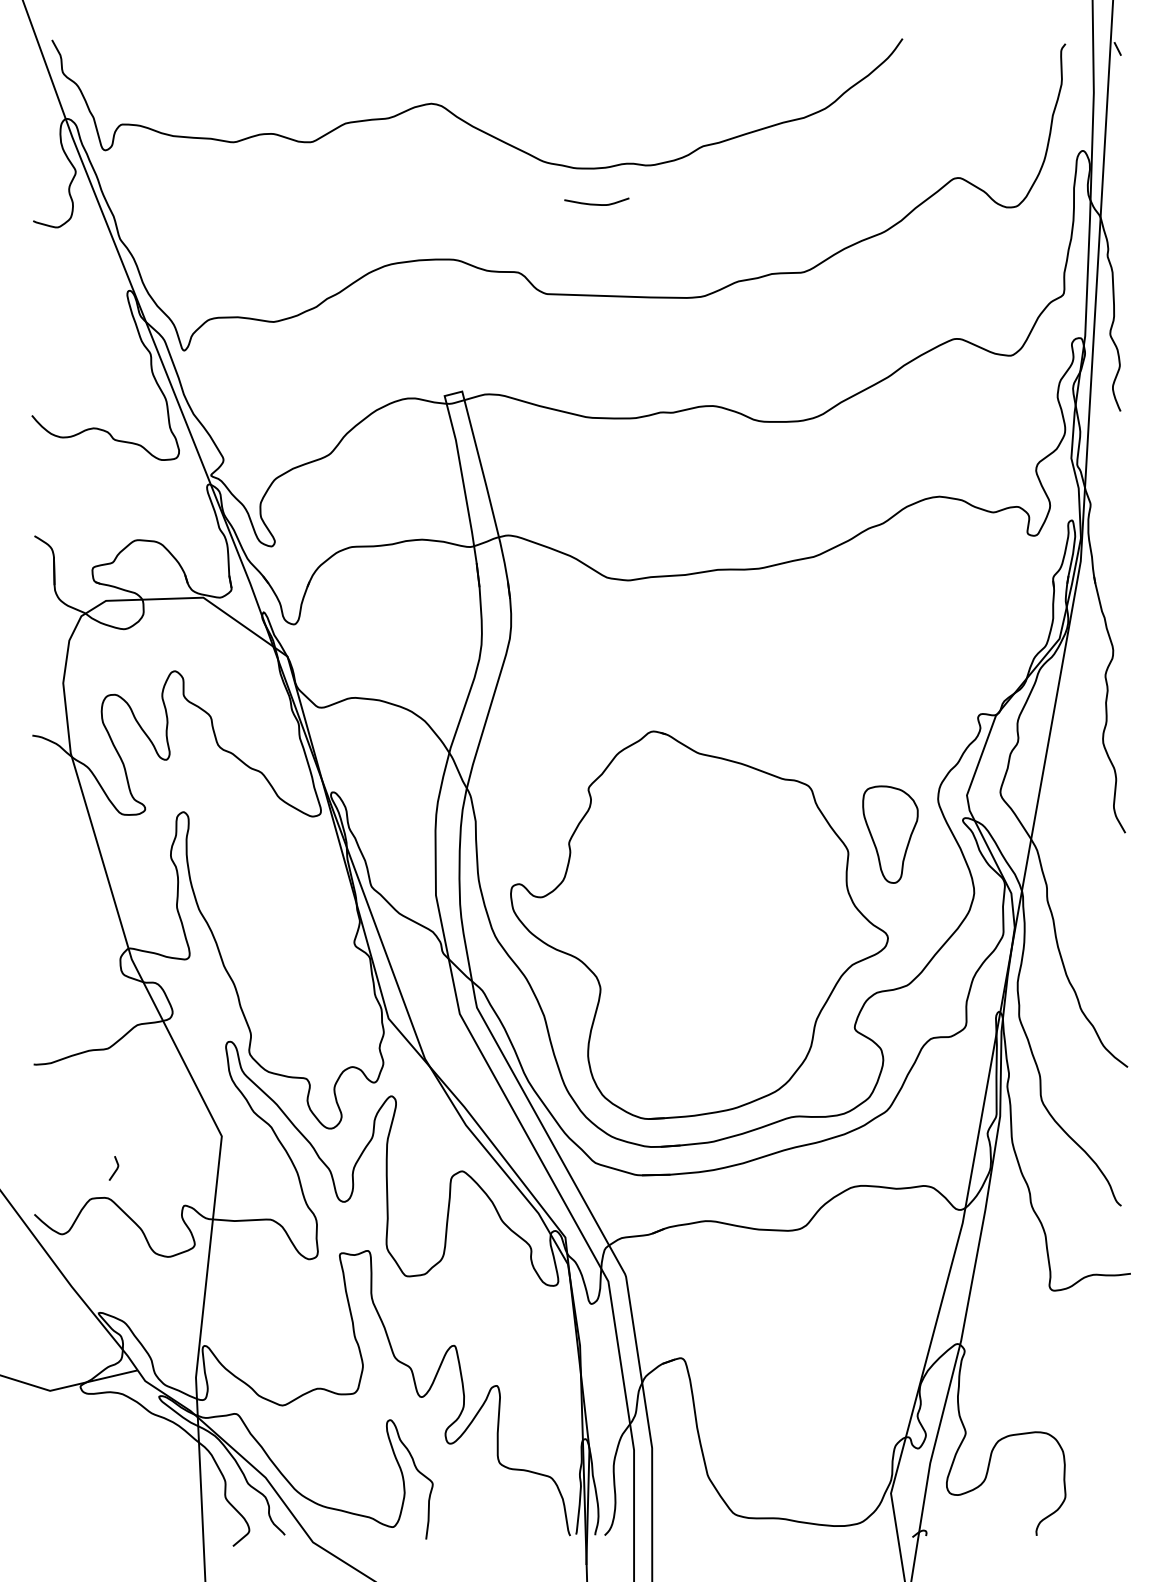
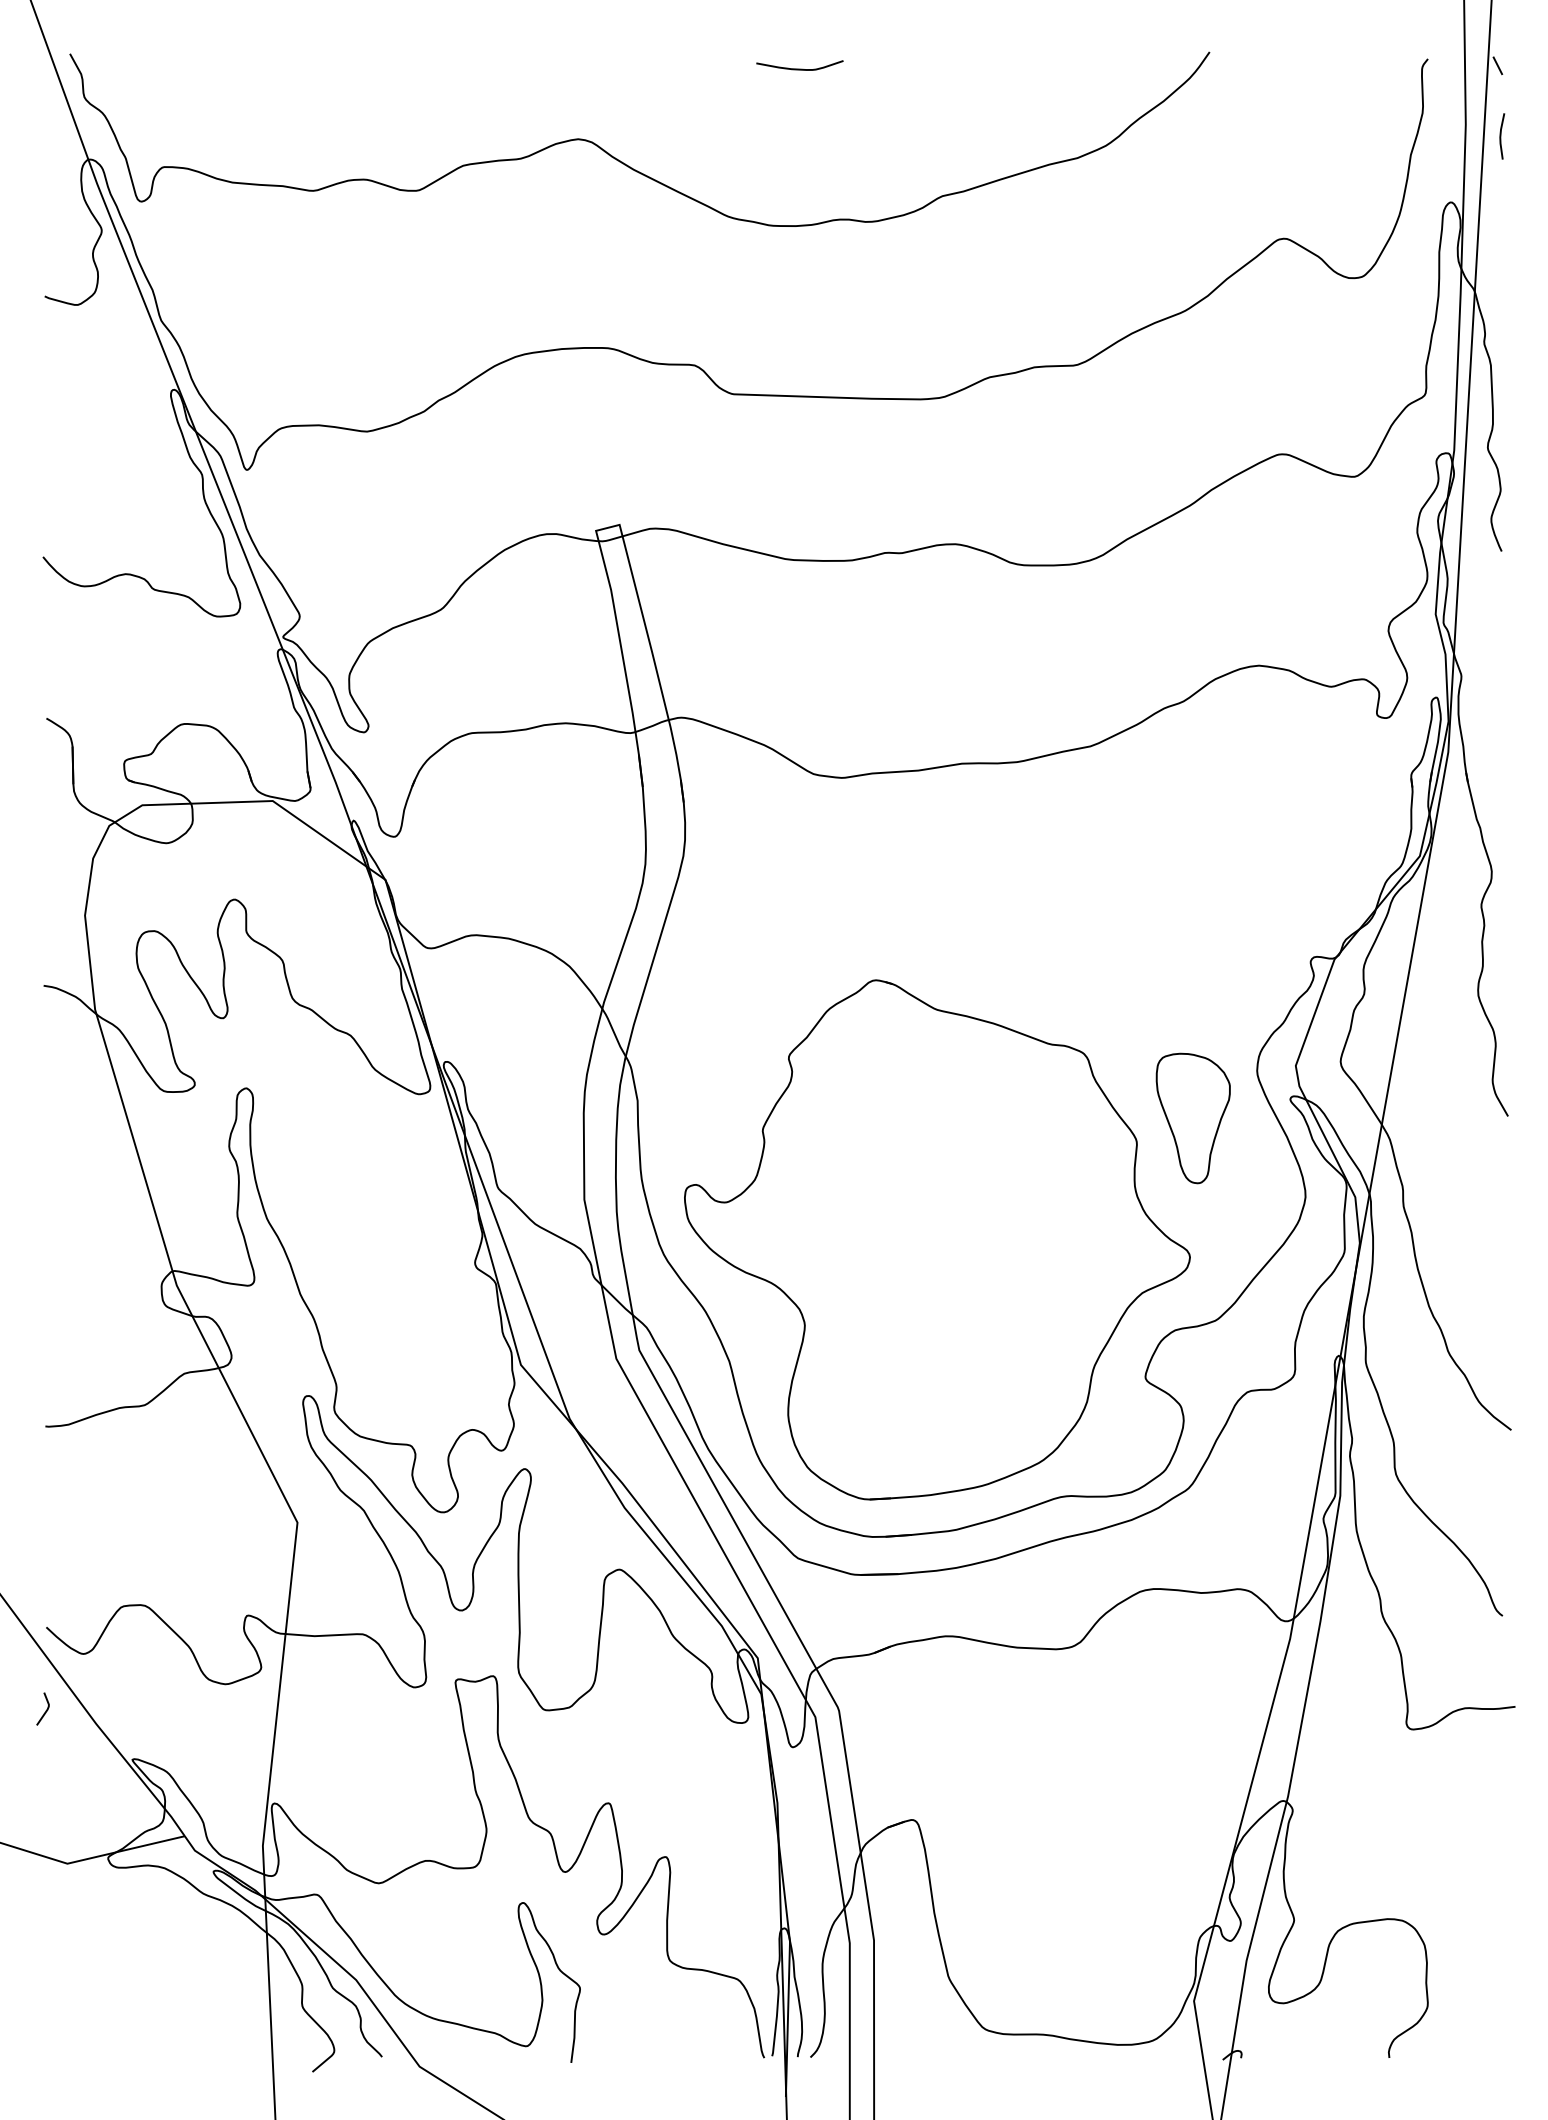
line: (1120, 101) -> (1501, 136), added
curve: (596, 203) -> (799, 67), moved
line: (115, 1169) -> (45, 1710), moved

